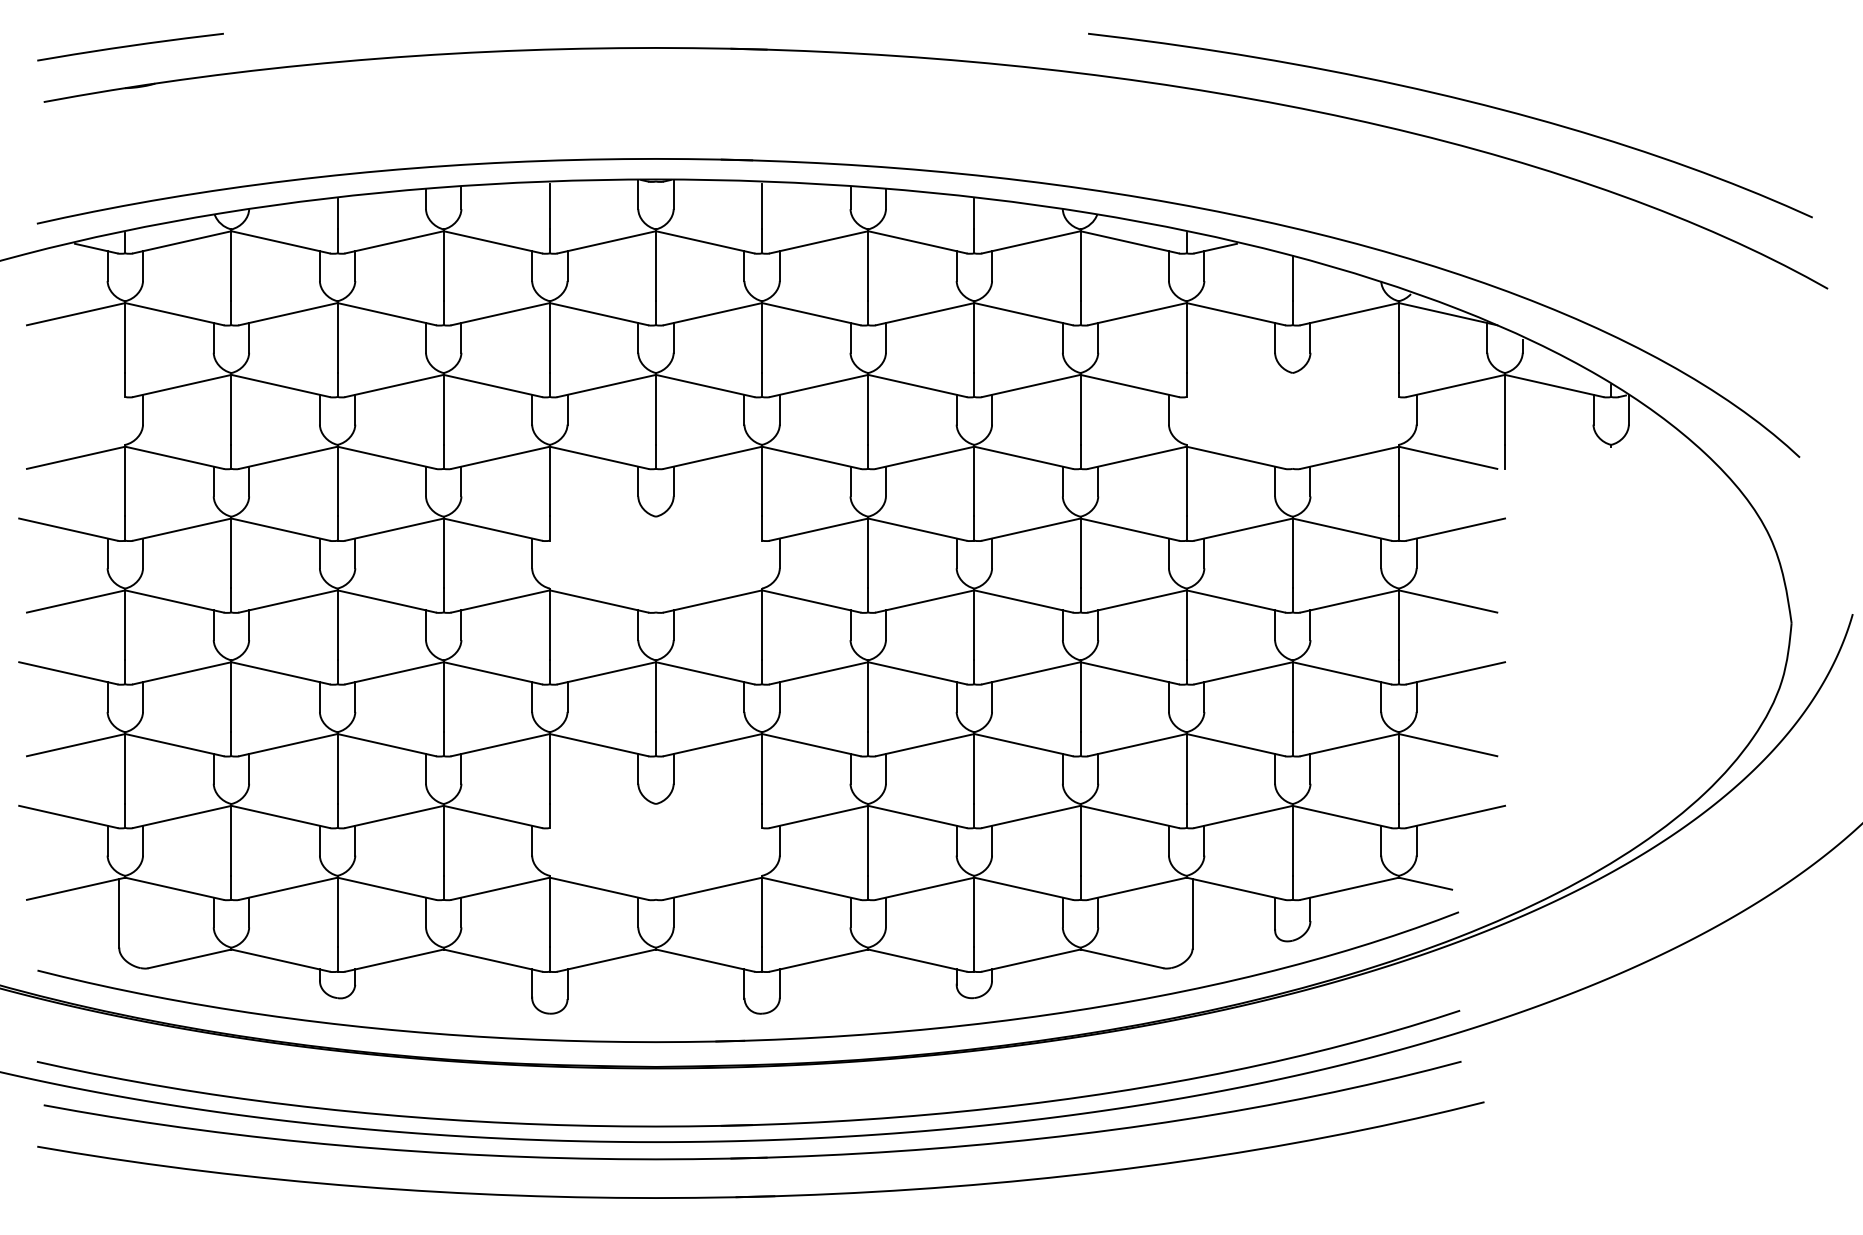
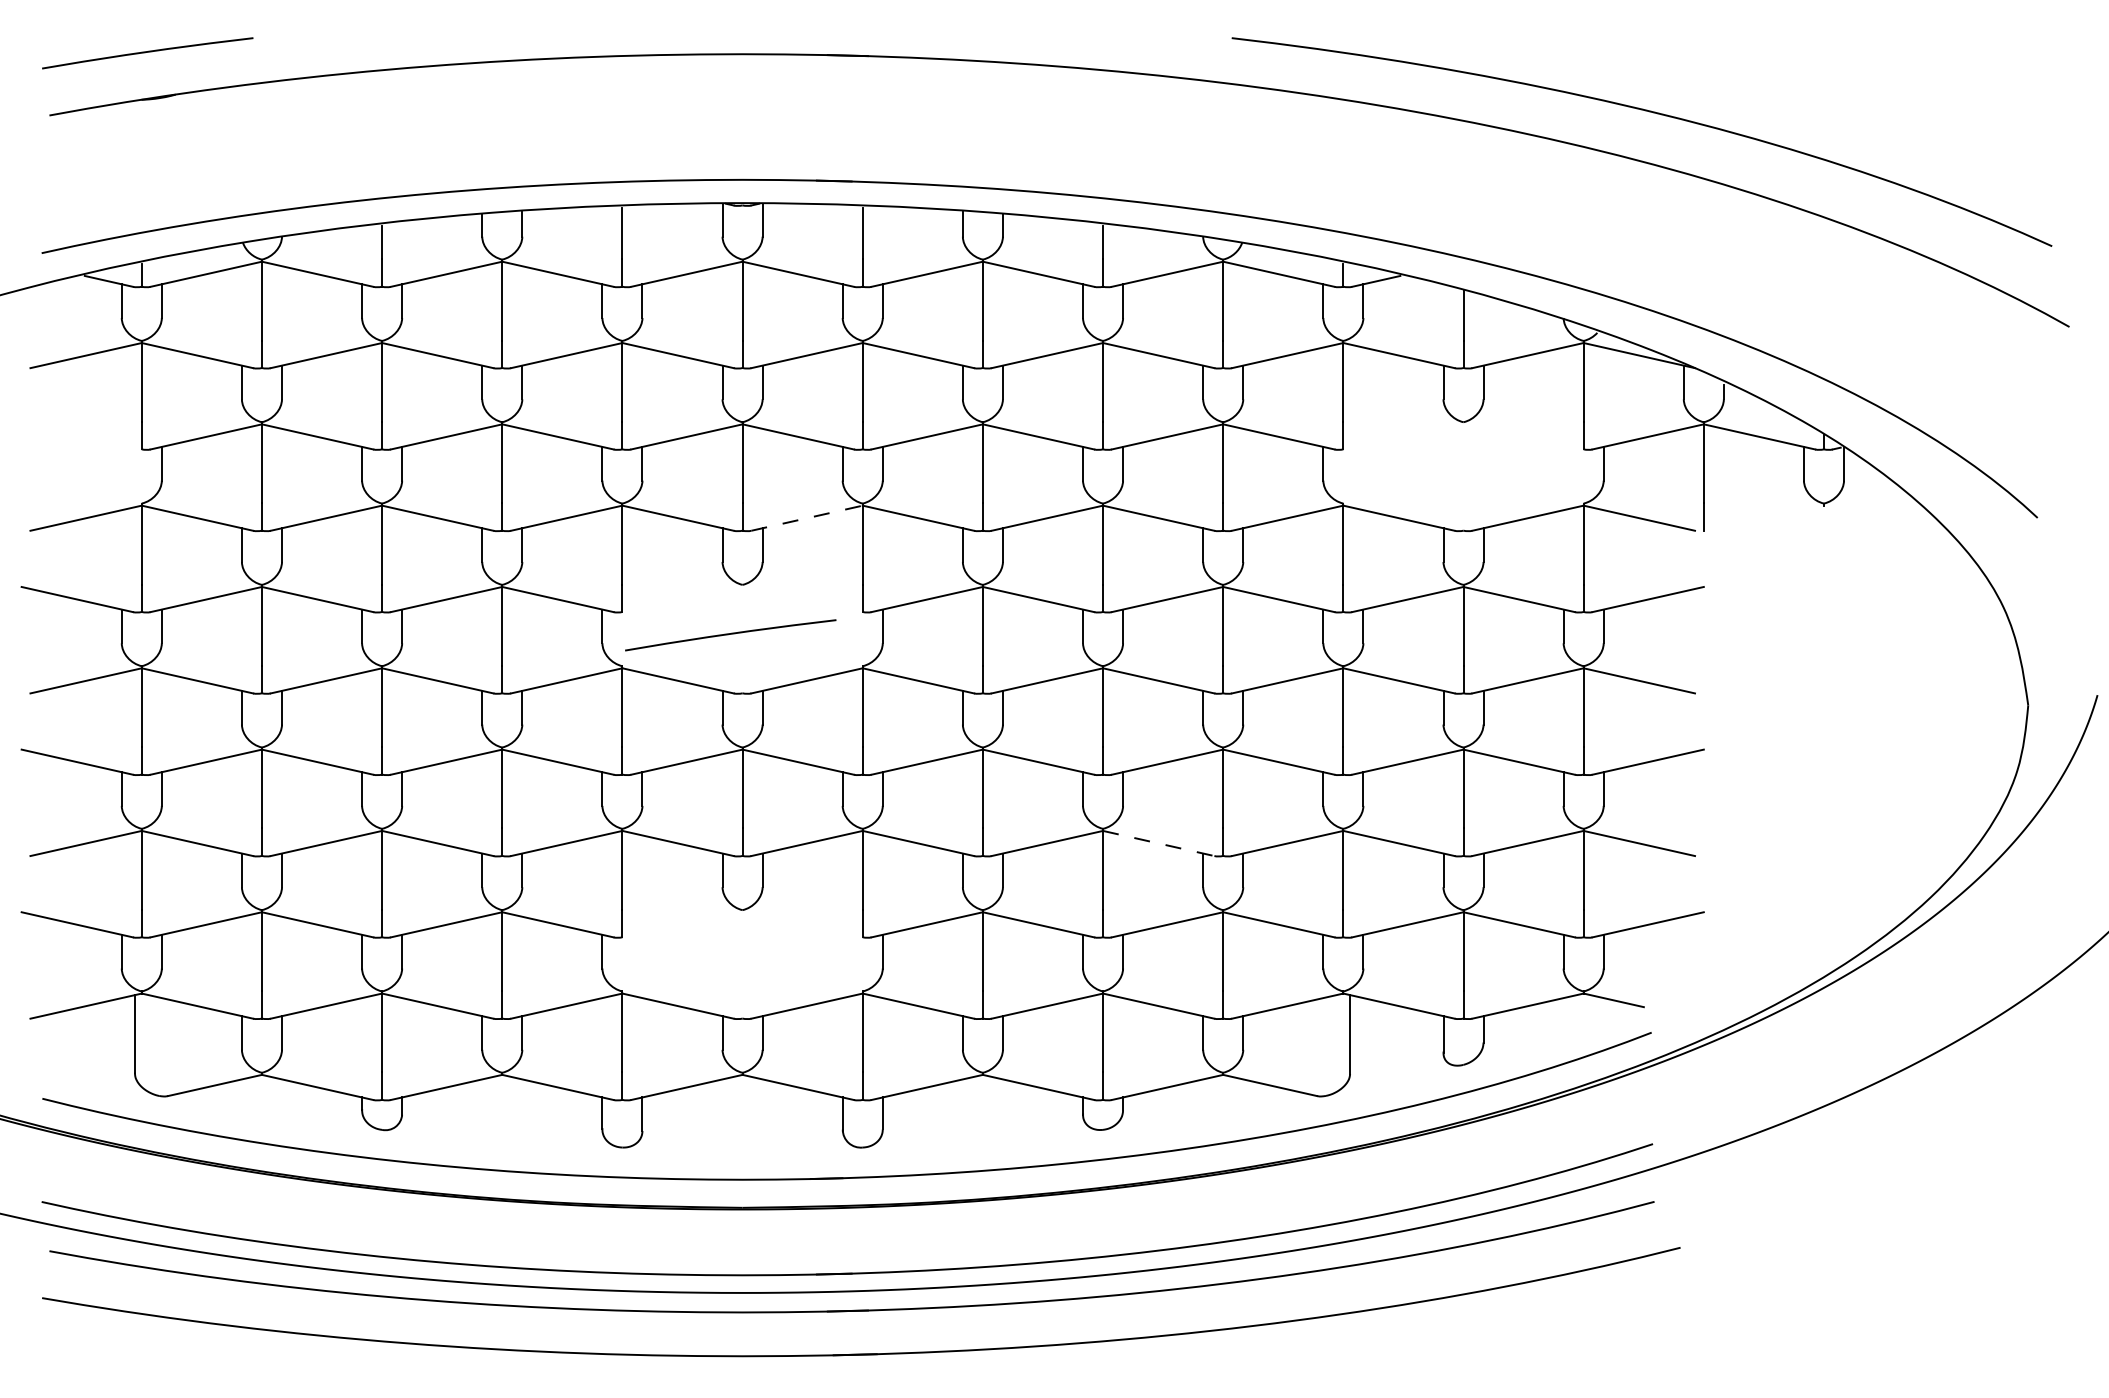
line: (713, 458) -> (807, 518), solid -> dashed
curve: (645, 560) -> (730, 634), added
line: (1024, 745) -> (1159, 843), solid -> dashed

